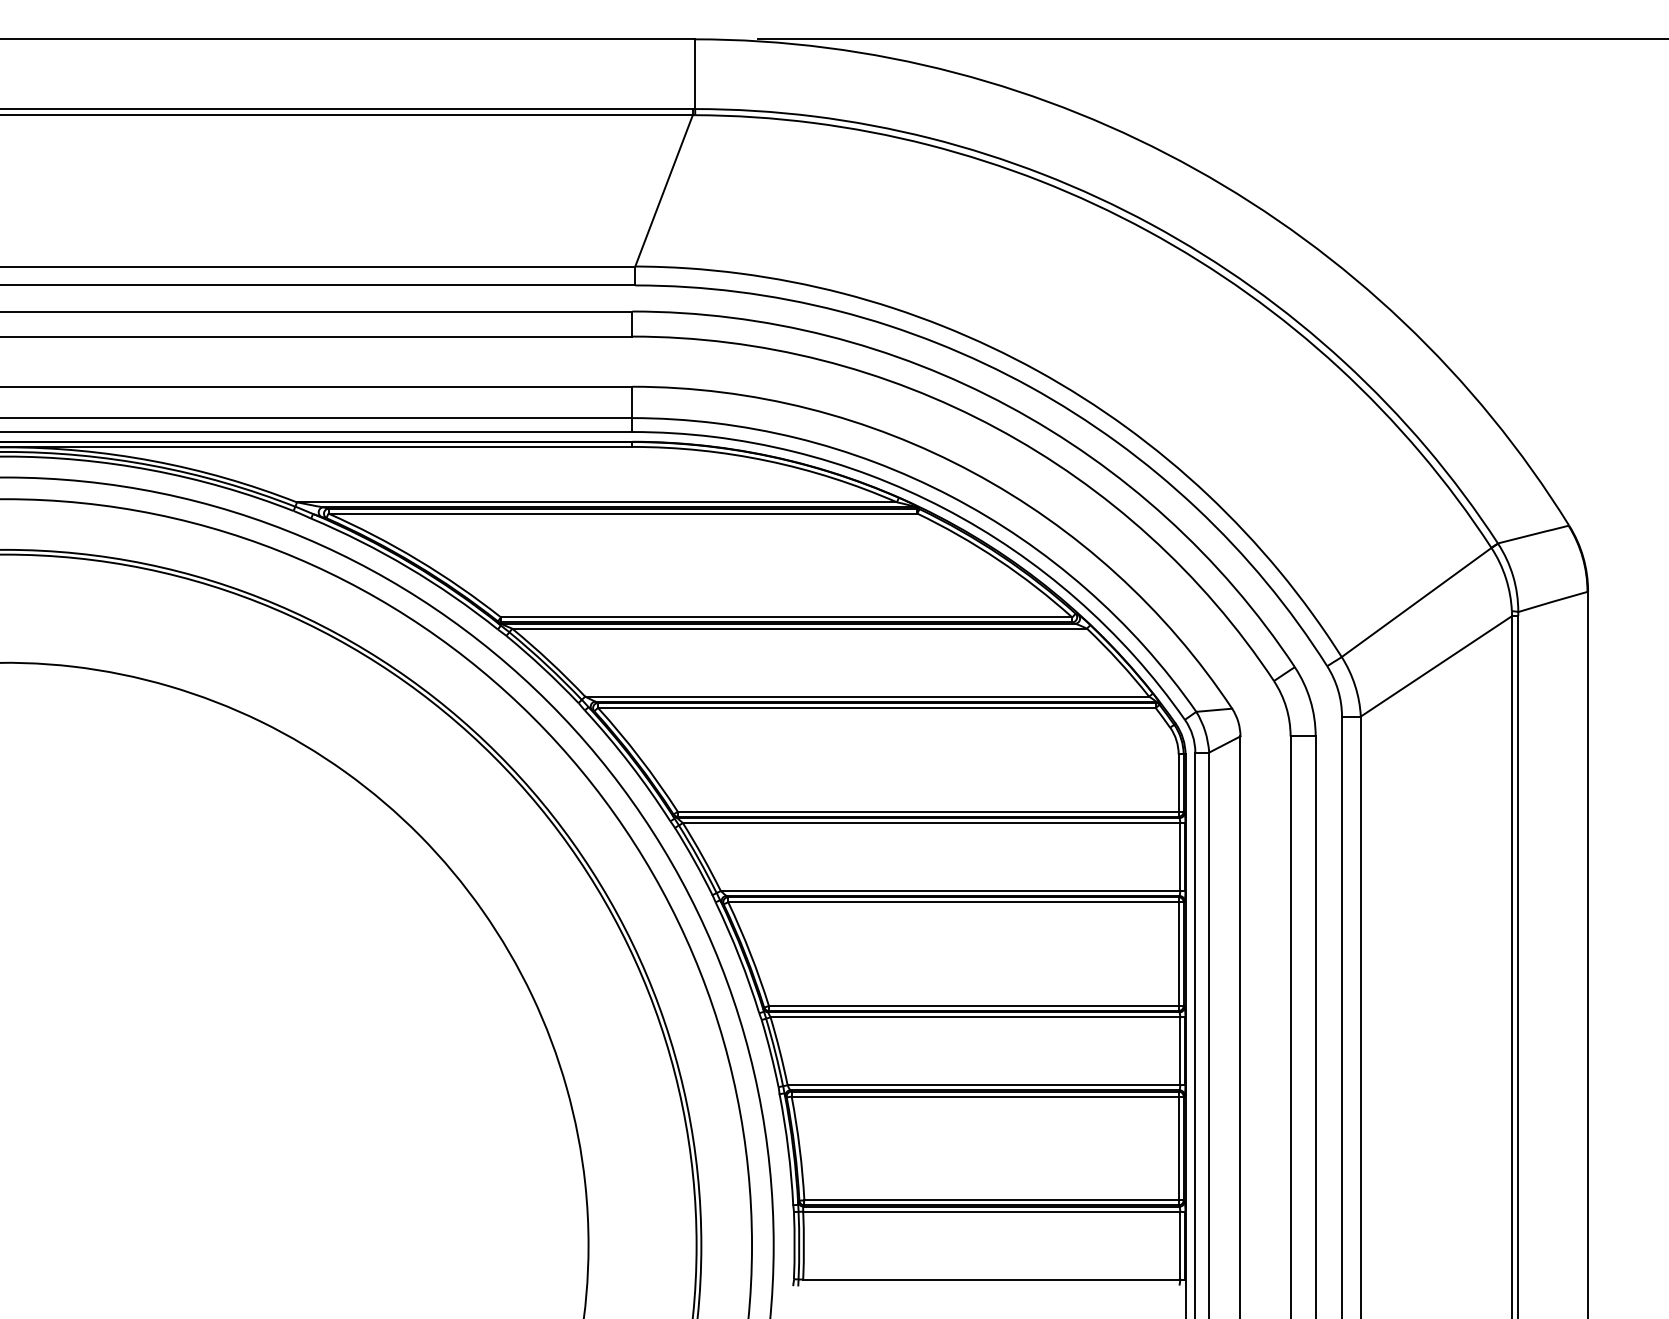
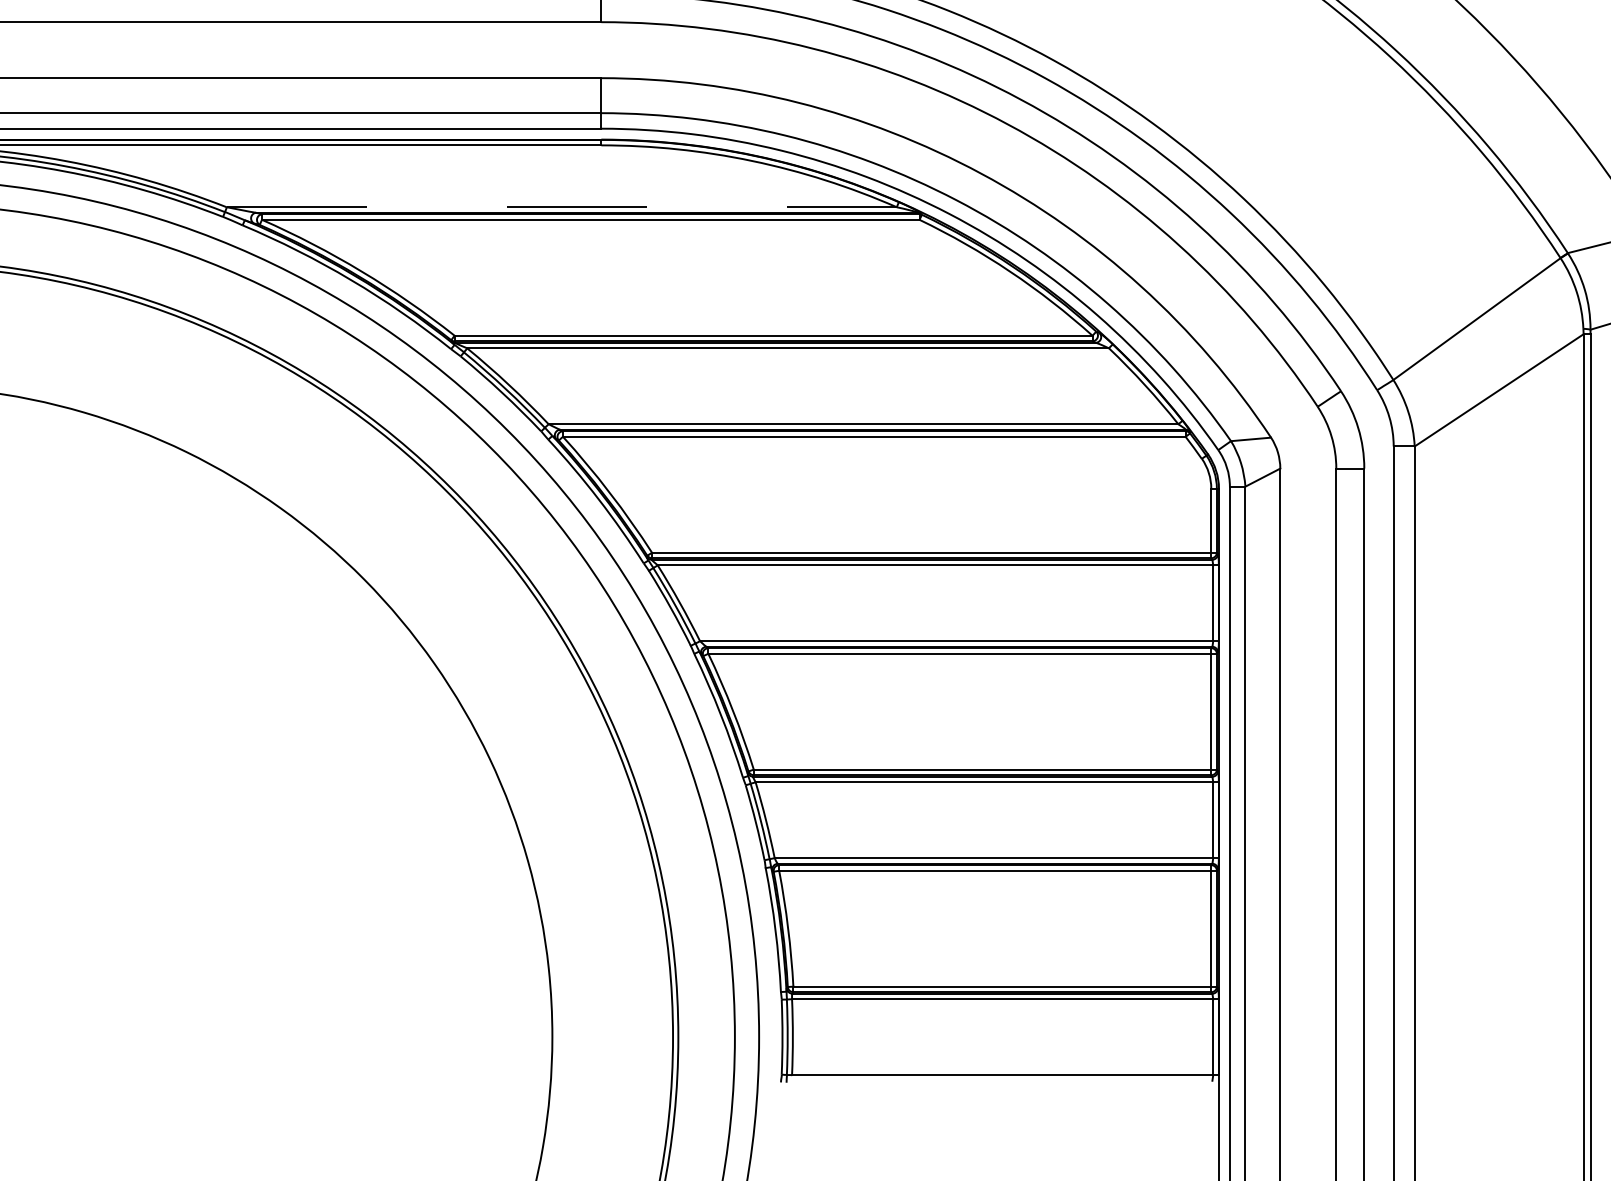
line: (597, 502) -> (562, 207), solid -> dashed

